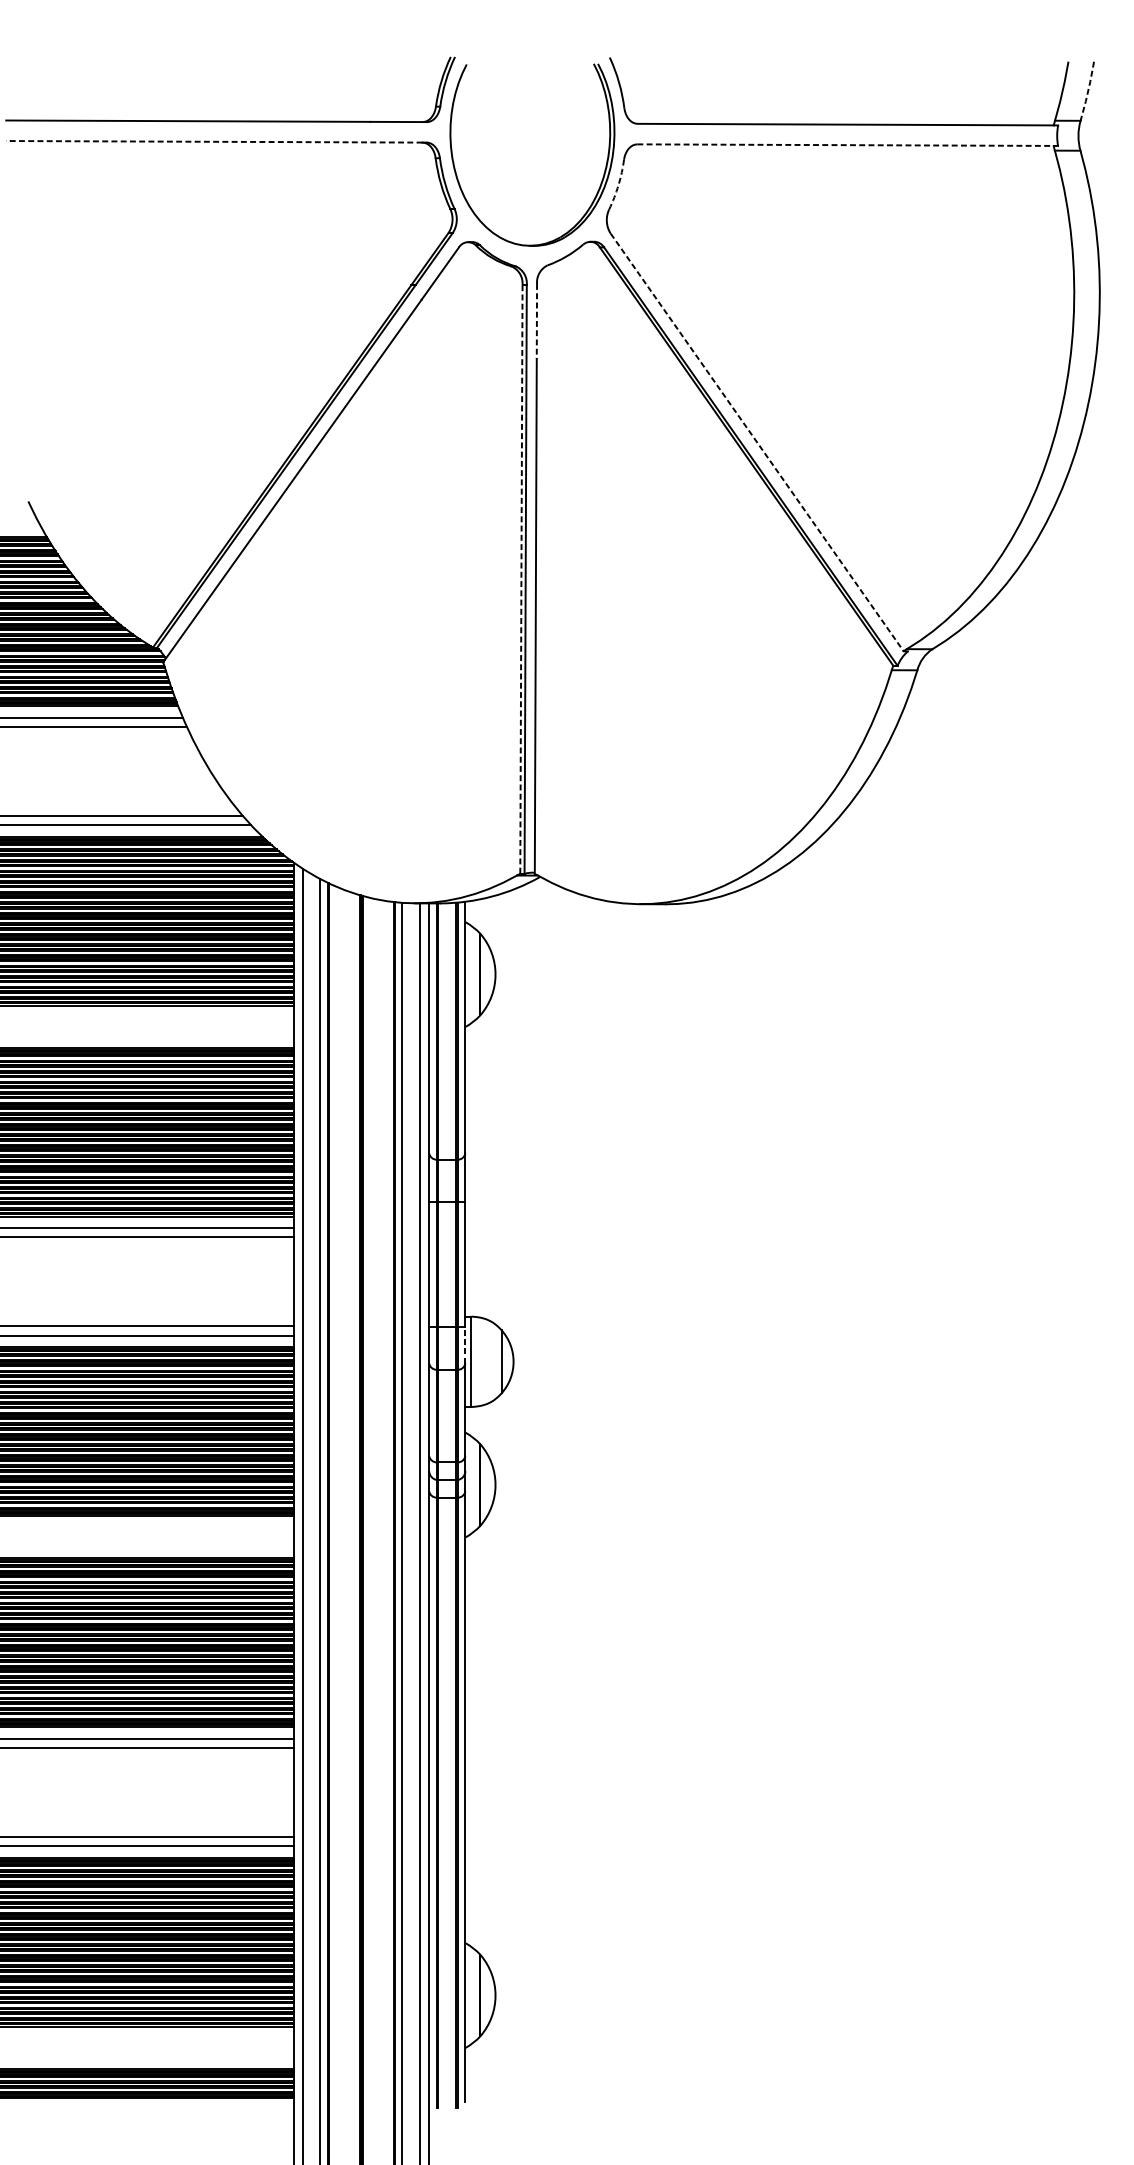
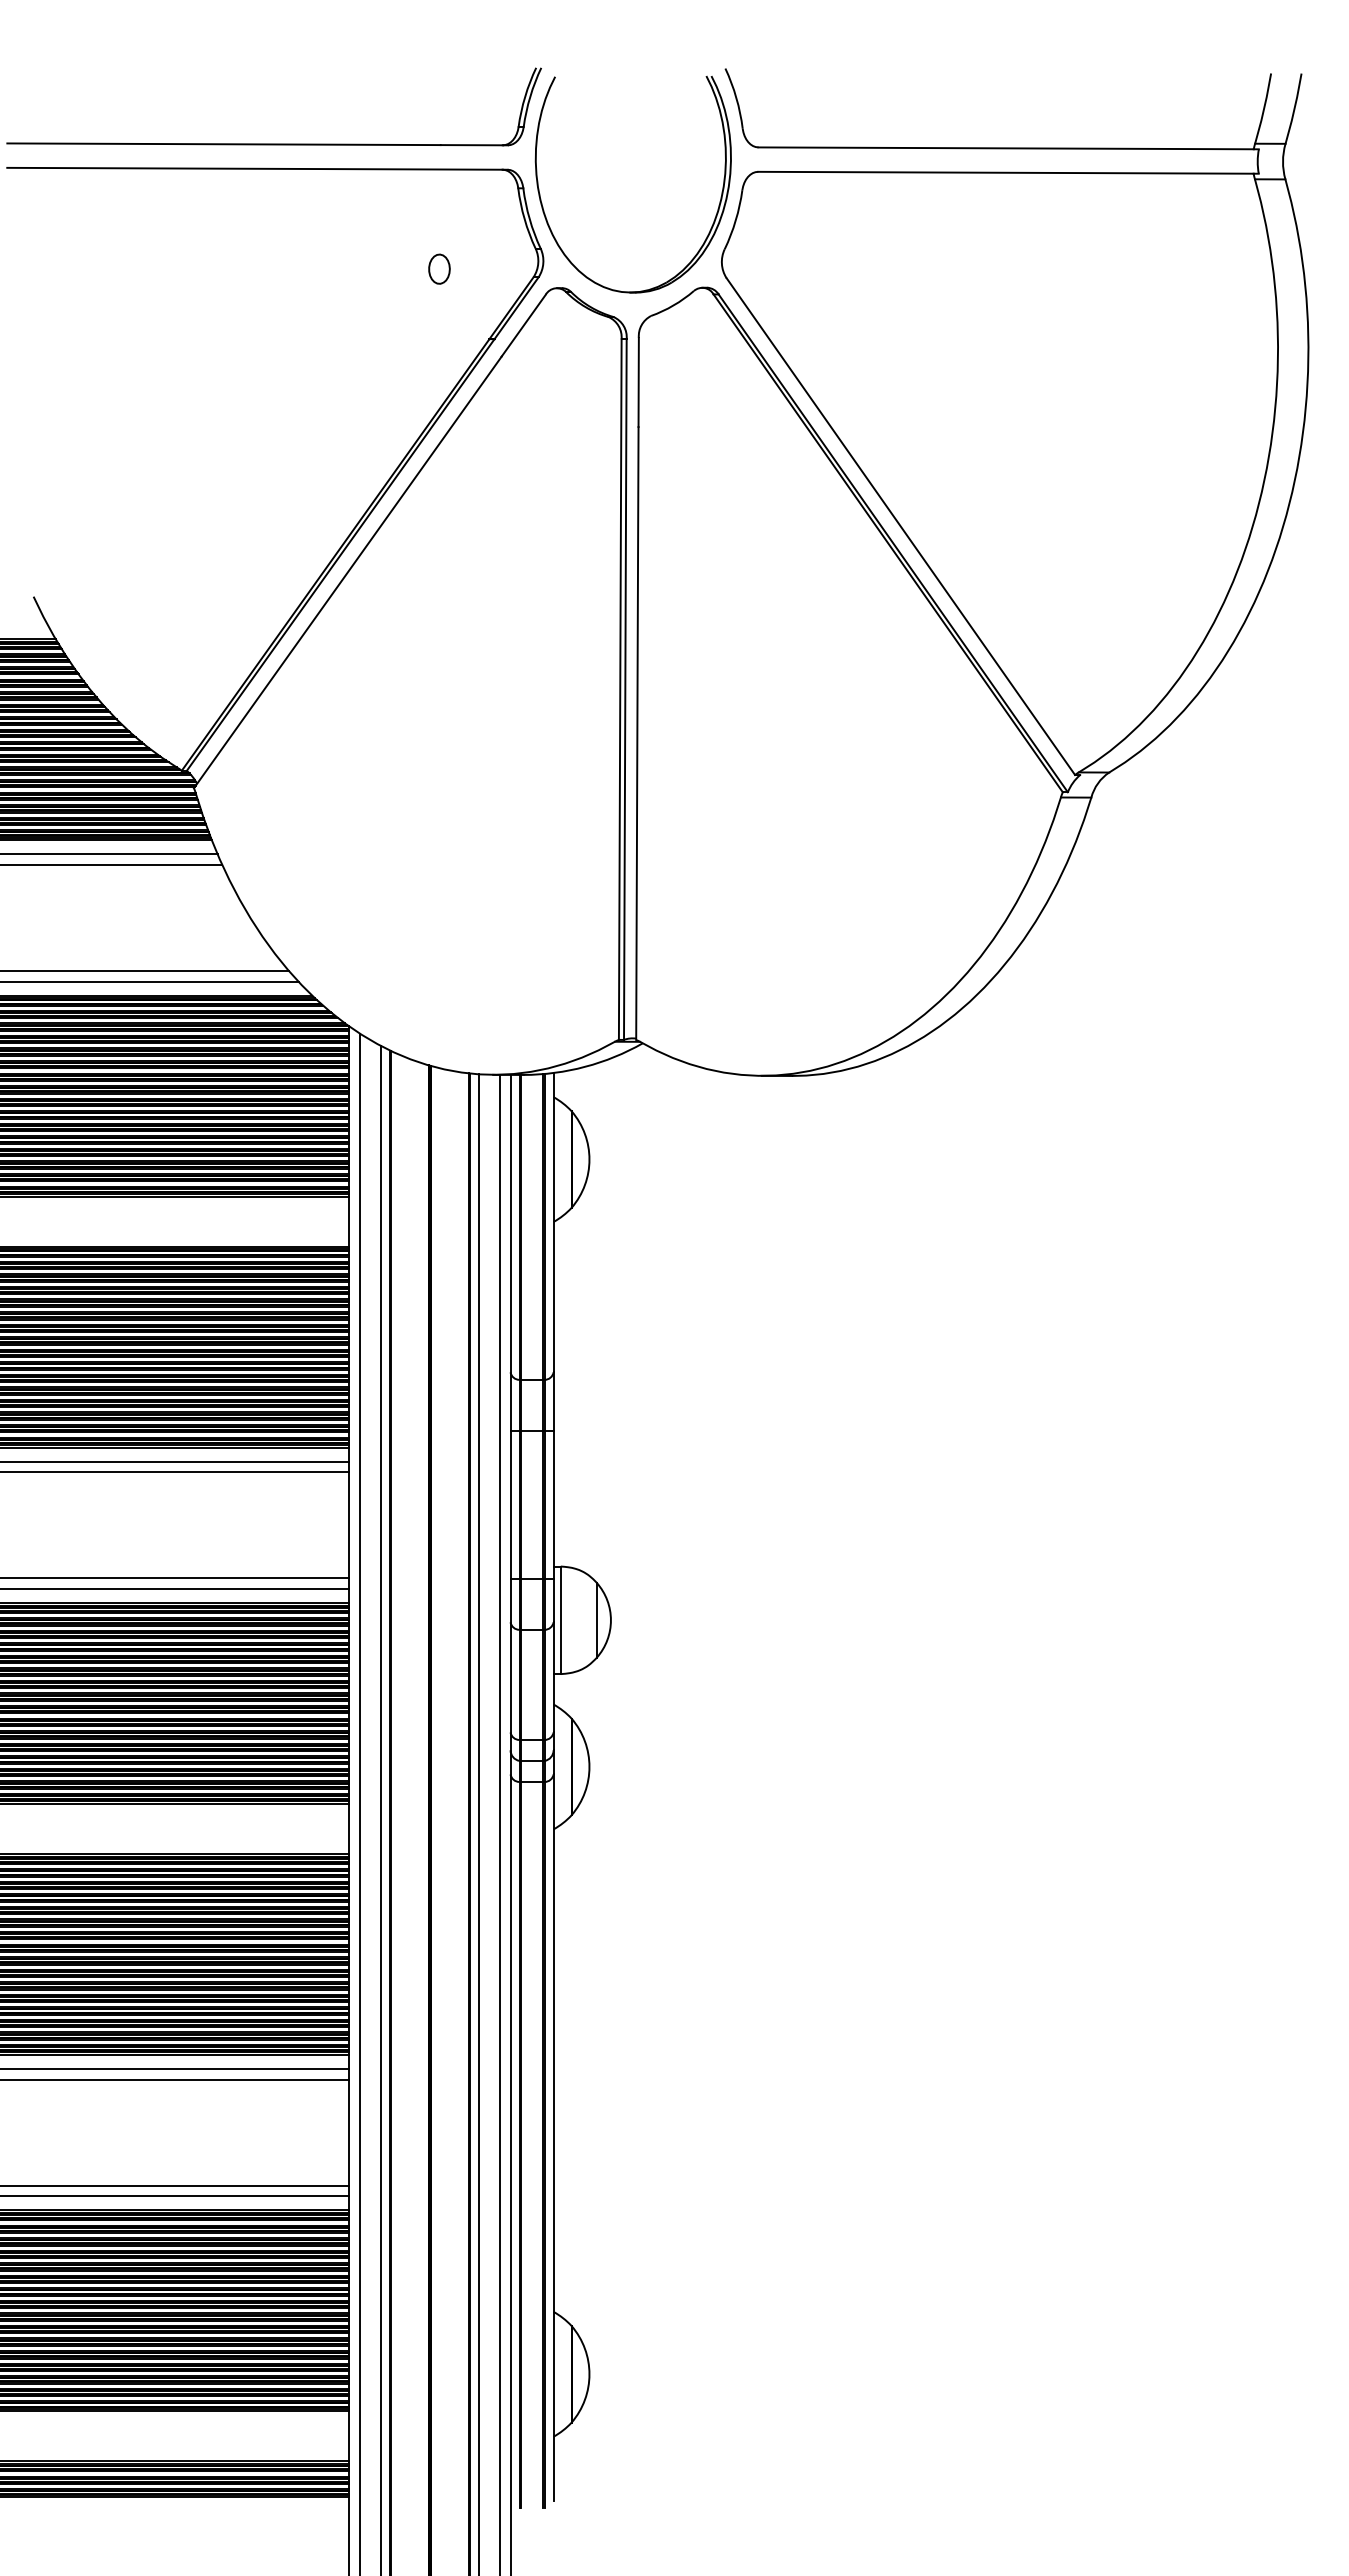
line: (1088, 91) -> (1294, 108), dashed -> solid
line: (213, 141) -> (254, 168), dashed -> solid
line: (845, 144) -> (1005, 172), dashed -> solid
arc: (618, 185) -> (735, 220), dashed -> solid
part: (369, 225) -> (439, 268), added
line: (536, 322) -> (638, 383), dashed -> solid
line: (757, 442) -> (901, 526), dashed -> solid
line: (521, 580) -> (620, 690), dashed -> solid
line: (465, 1345) -> (553, 1600), dashed -> solid

